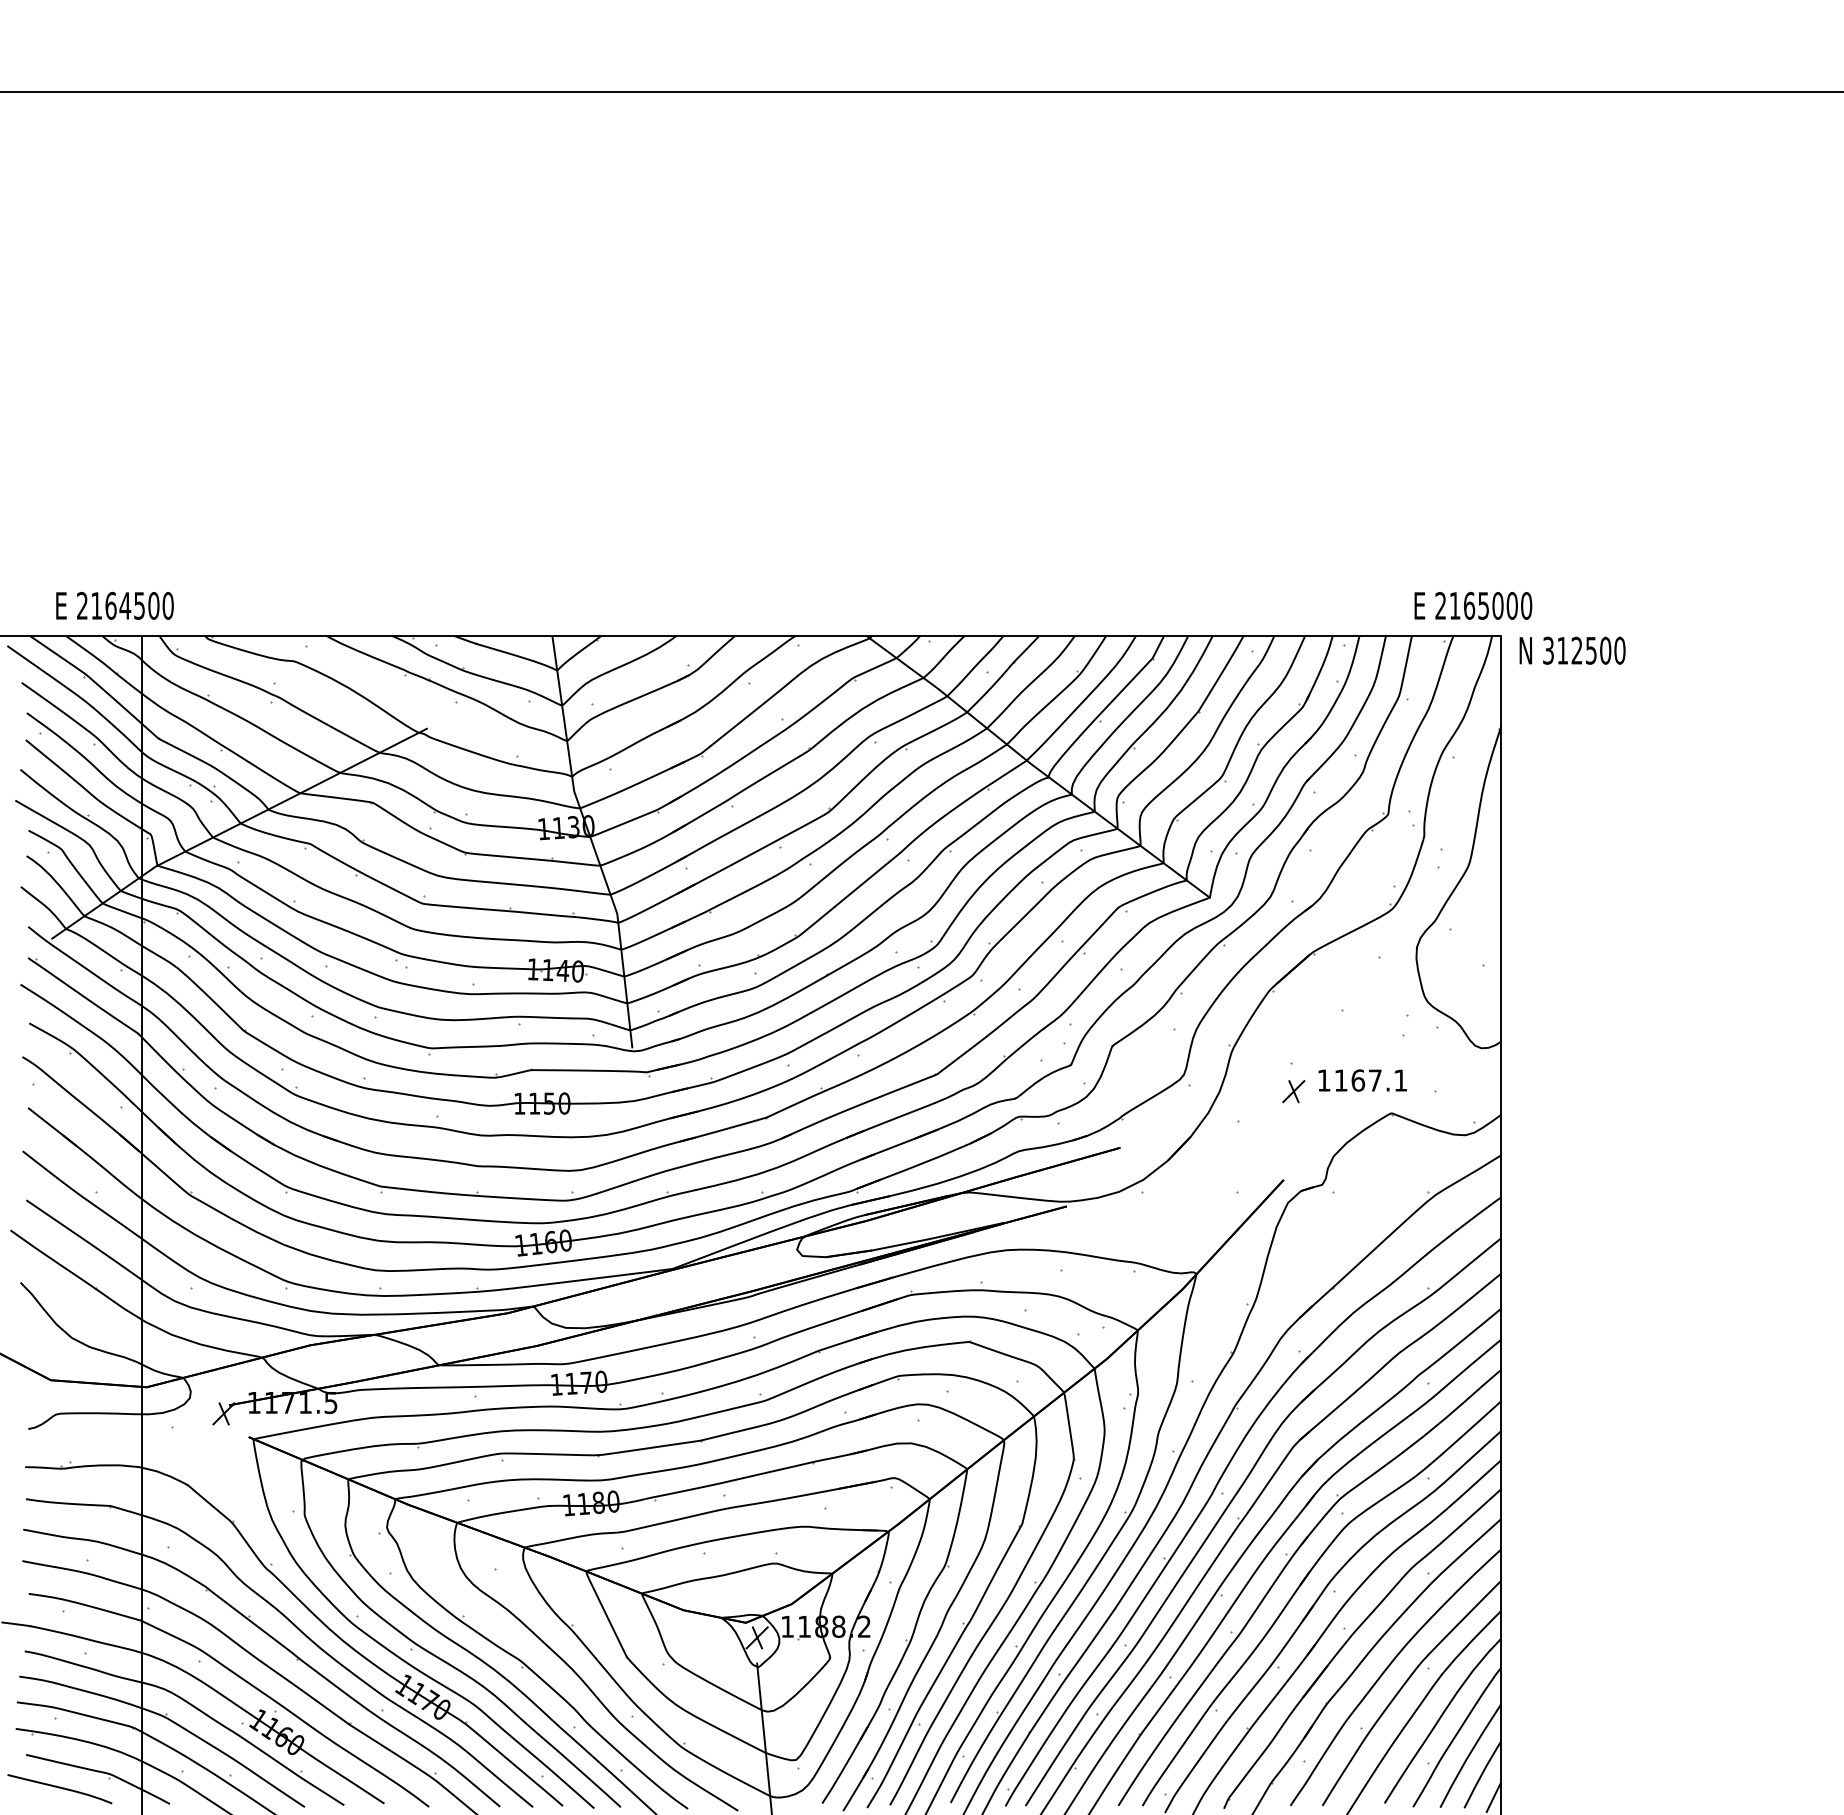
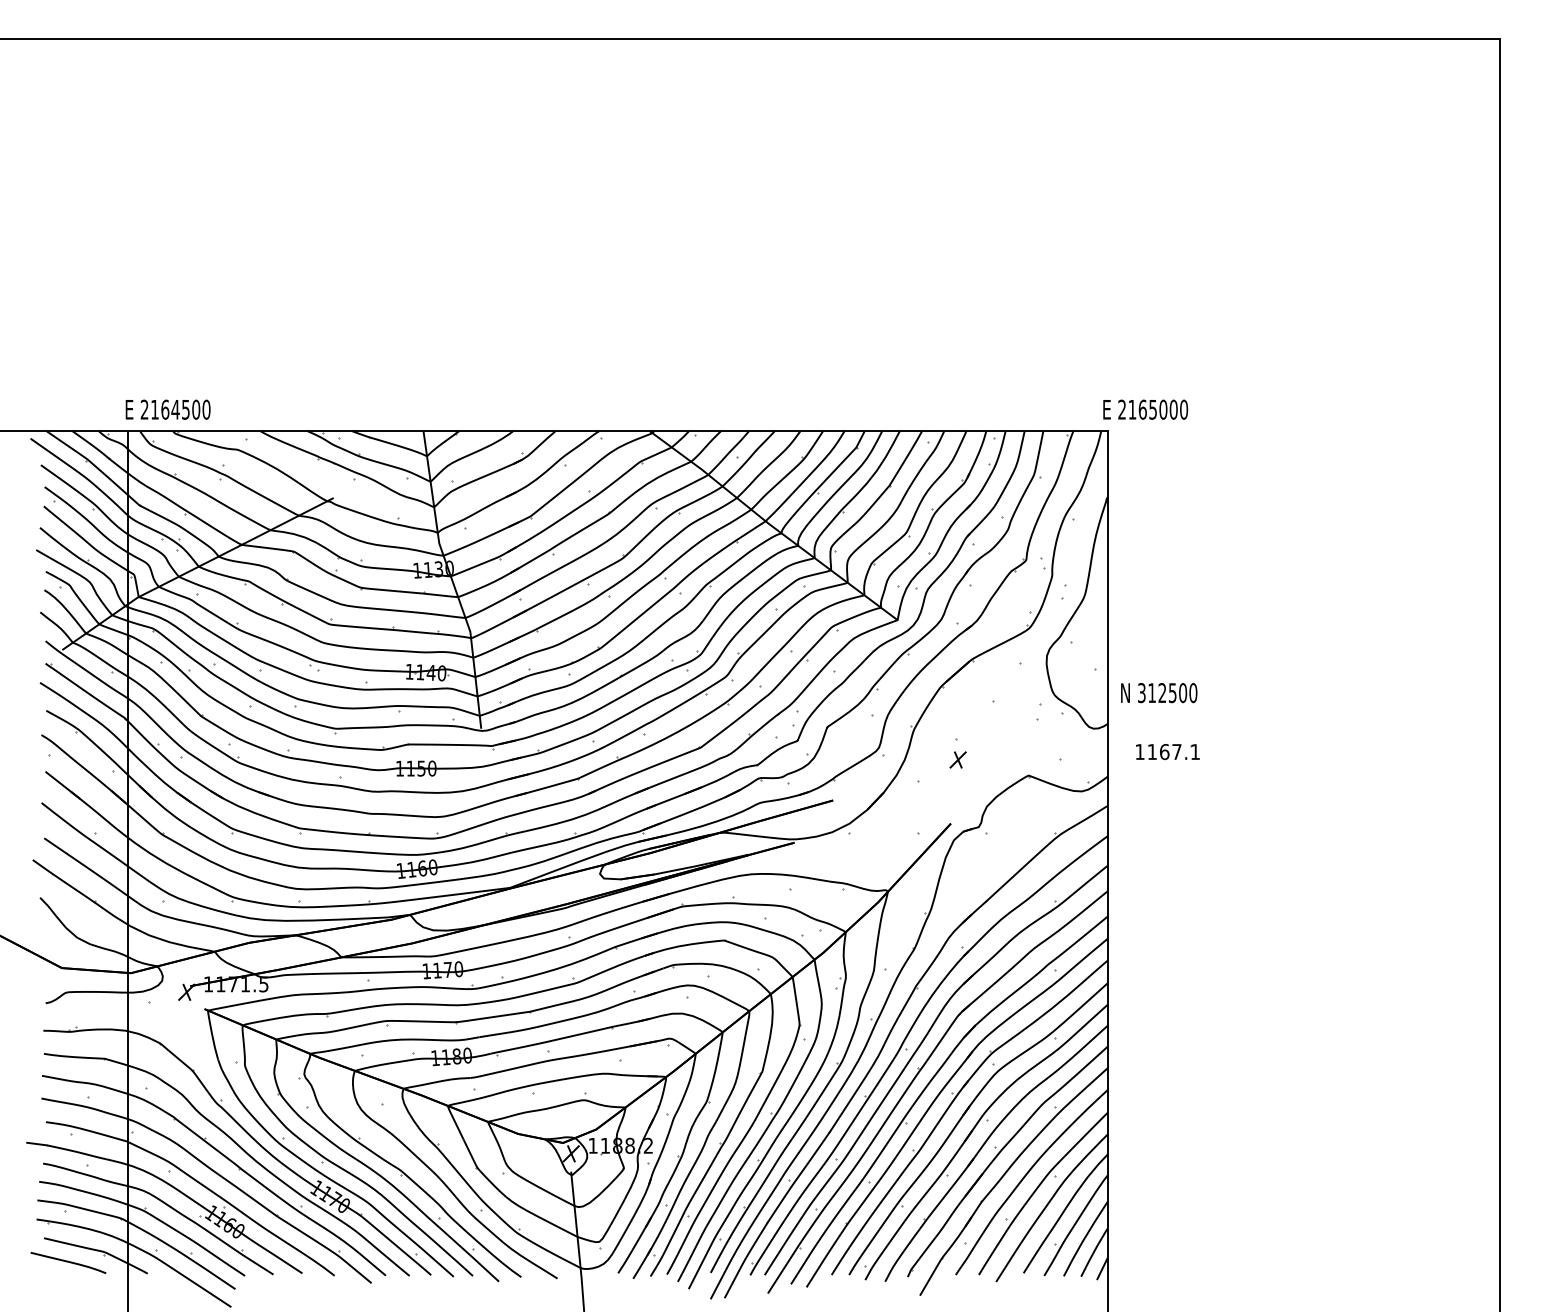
text: (114, 605) -> (167, 409), moved
text: (1473, 605) -> (1145, 409), moved
text: (1572, 651) -> (1159, 693), moved
part: (1362, 1079) -> (1167, 751), moved

